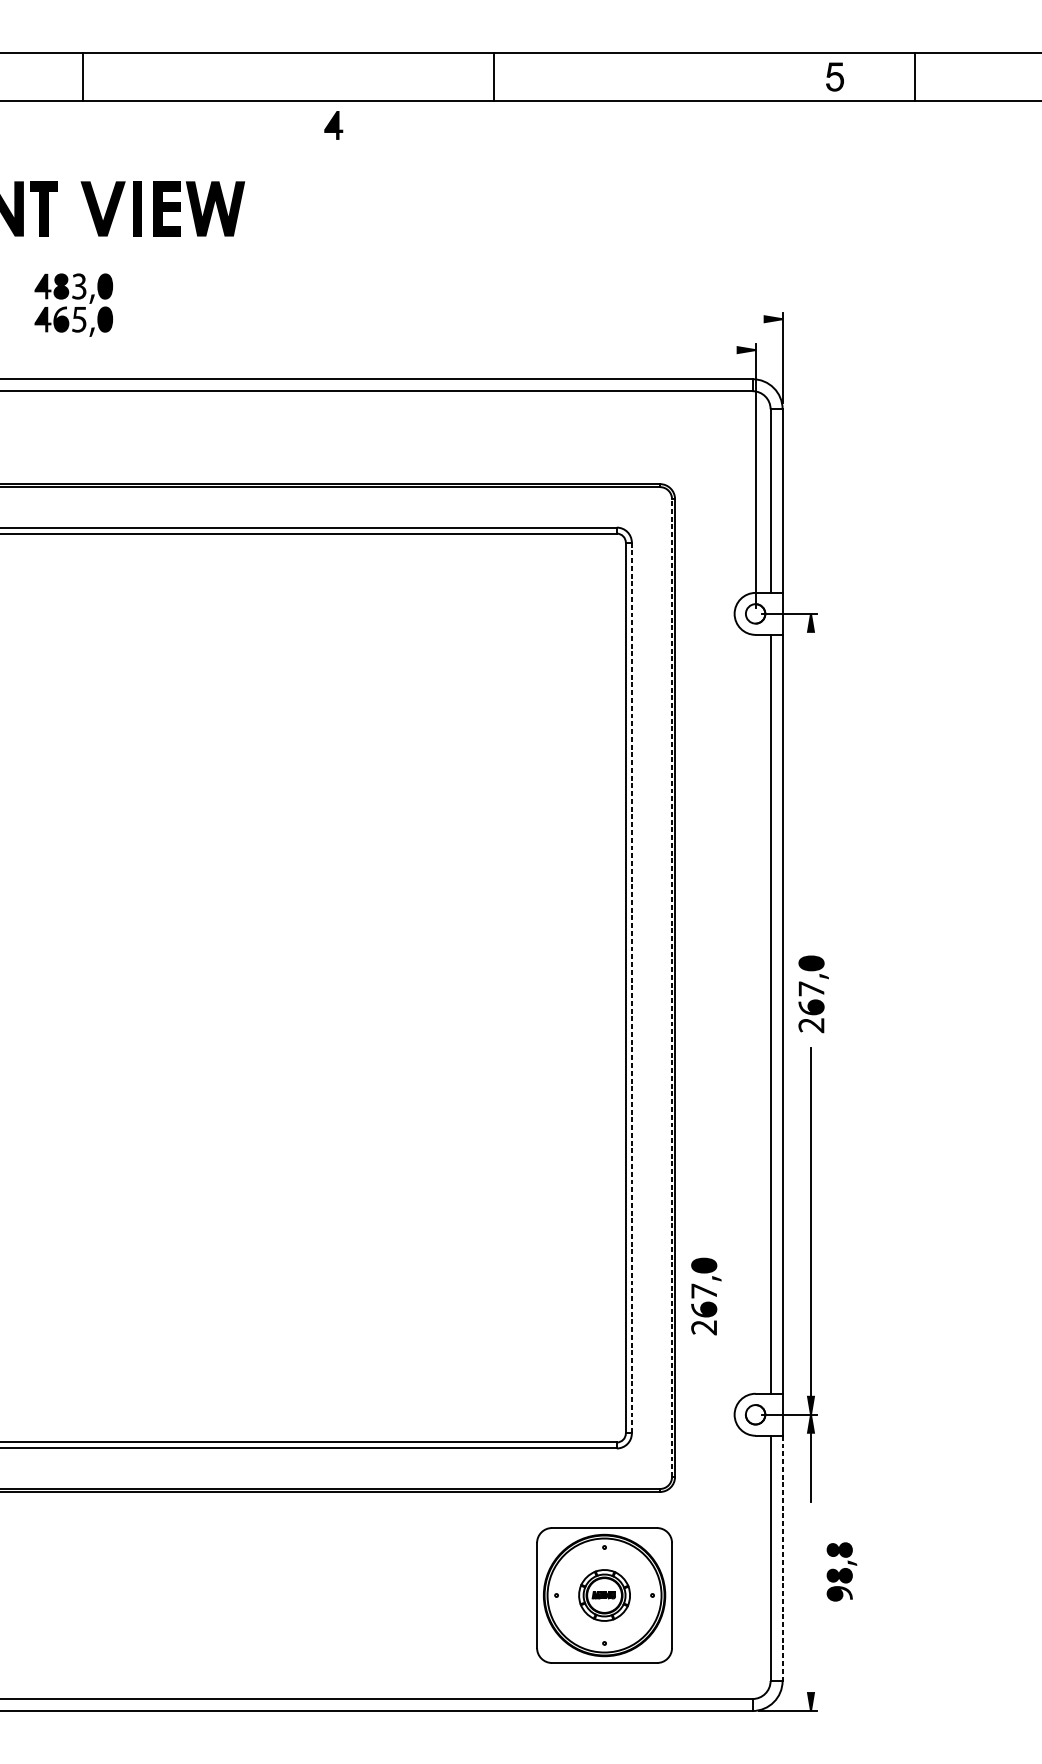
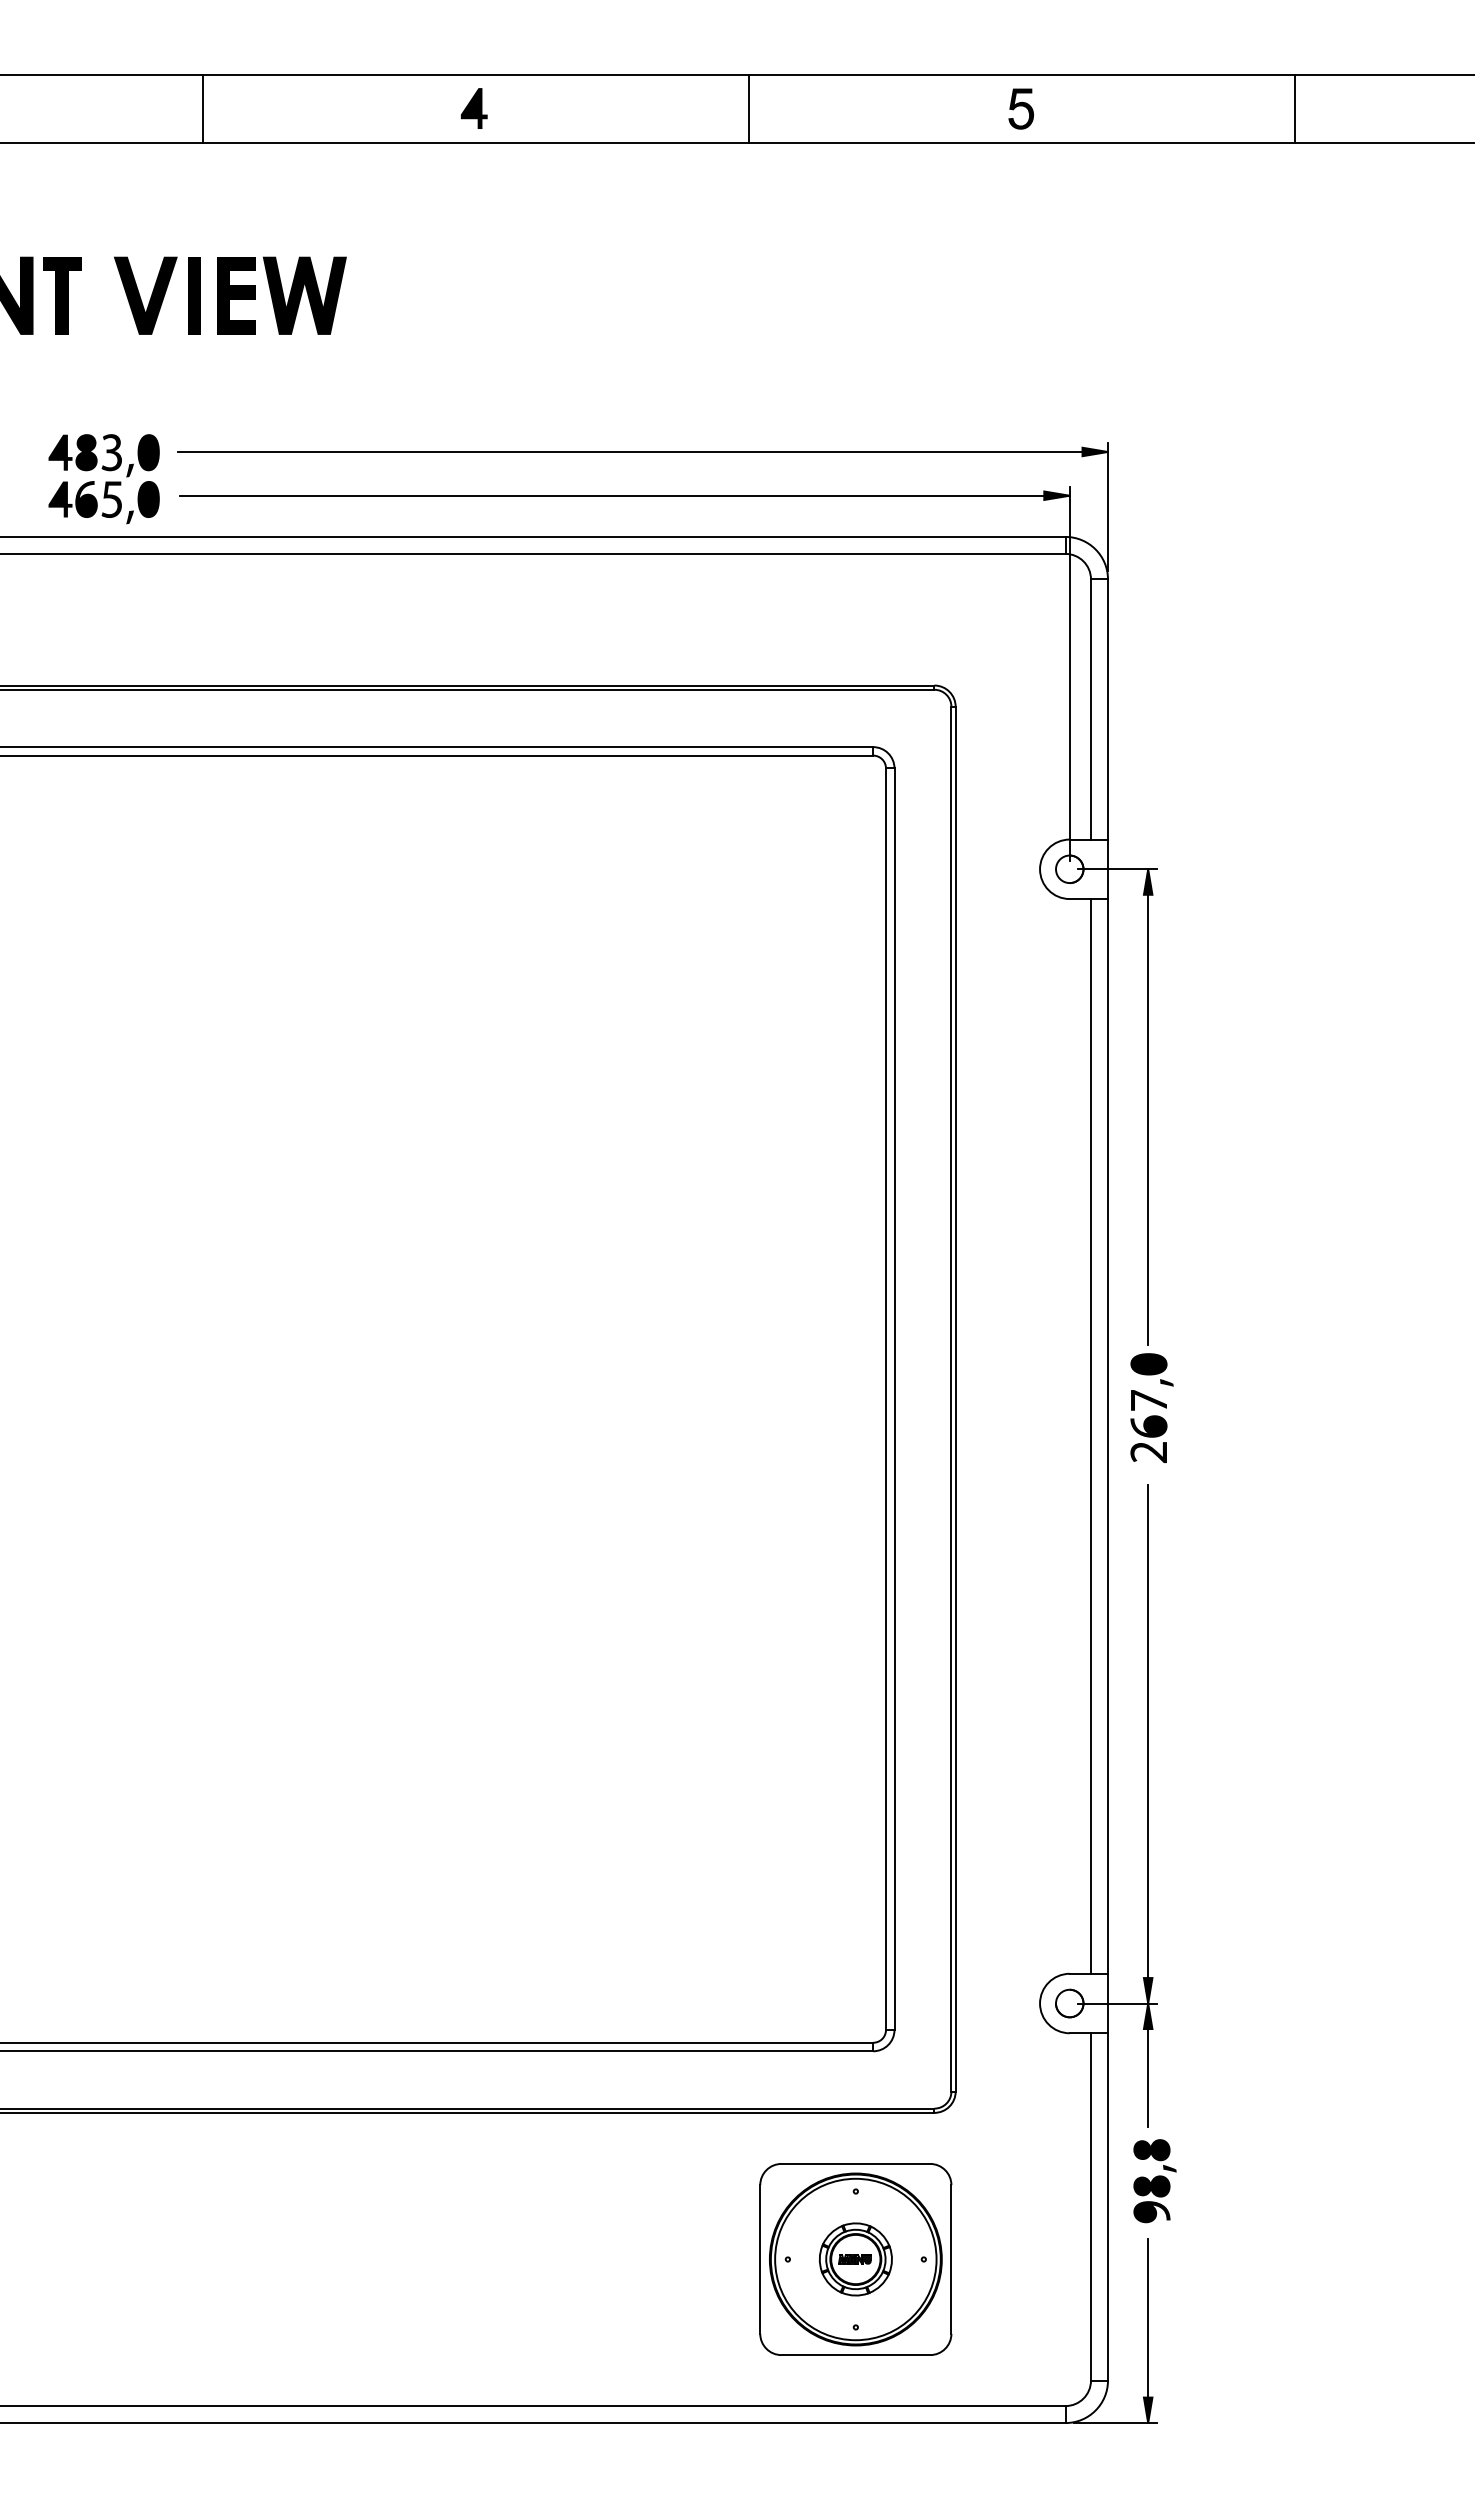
line: (83, 76) -> (203, 108), moved
line: (494, 76) -> (749, 108), moved
part: (834, 76) -> (1020, 108), moved
part: (333, 125) -> (473, 108), moved
part: (73, 305) -> (103, 479), moved
line: (454, 318) -> (643, 451), added
line: (441, 349) -> (624, 495), added
line: (811, 781) -> (1148, 1106), added
line: (672, 987) -> (951, 1398), dashed -> solid
line: (631, 988) -> (894, 1399), dashed -> solid
part: (705, 1296) -> (999, 1835), removed
line: (782, 1558) -> (1108, 2206), dashed -> solid
part: (841, 1572) -> (1154, 2181), moved
line: (811, 1645) -> (1148, 2330), added

